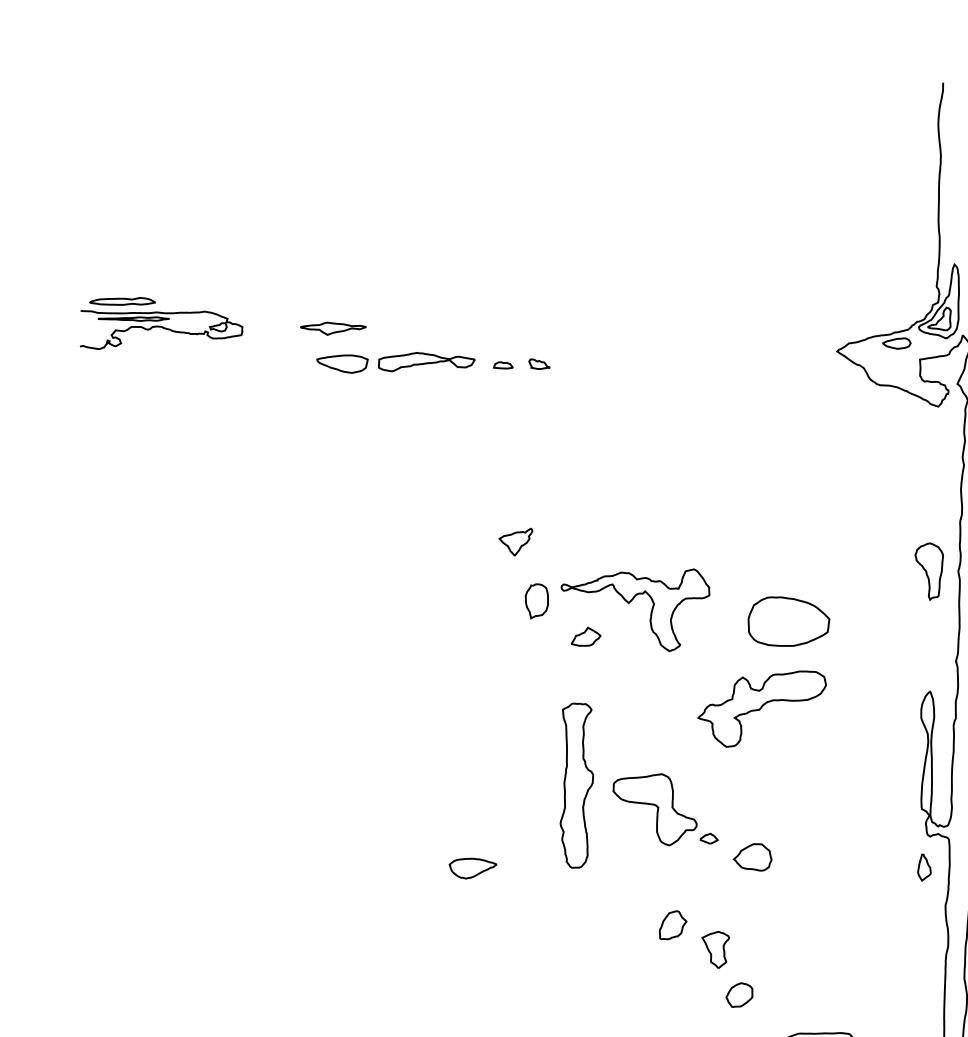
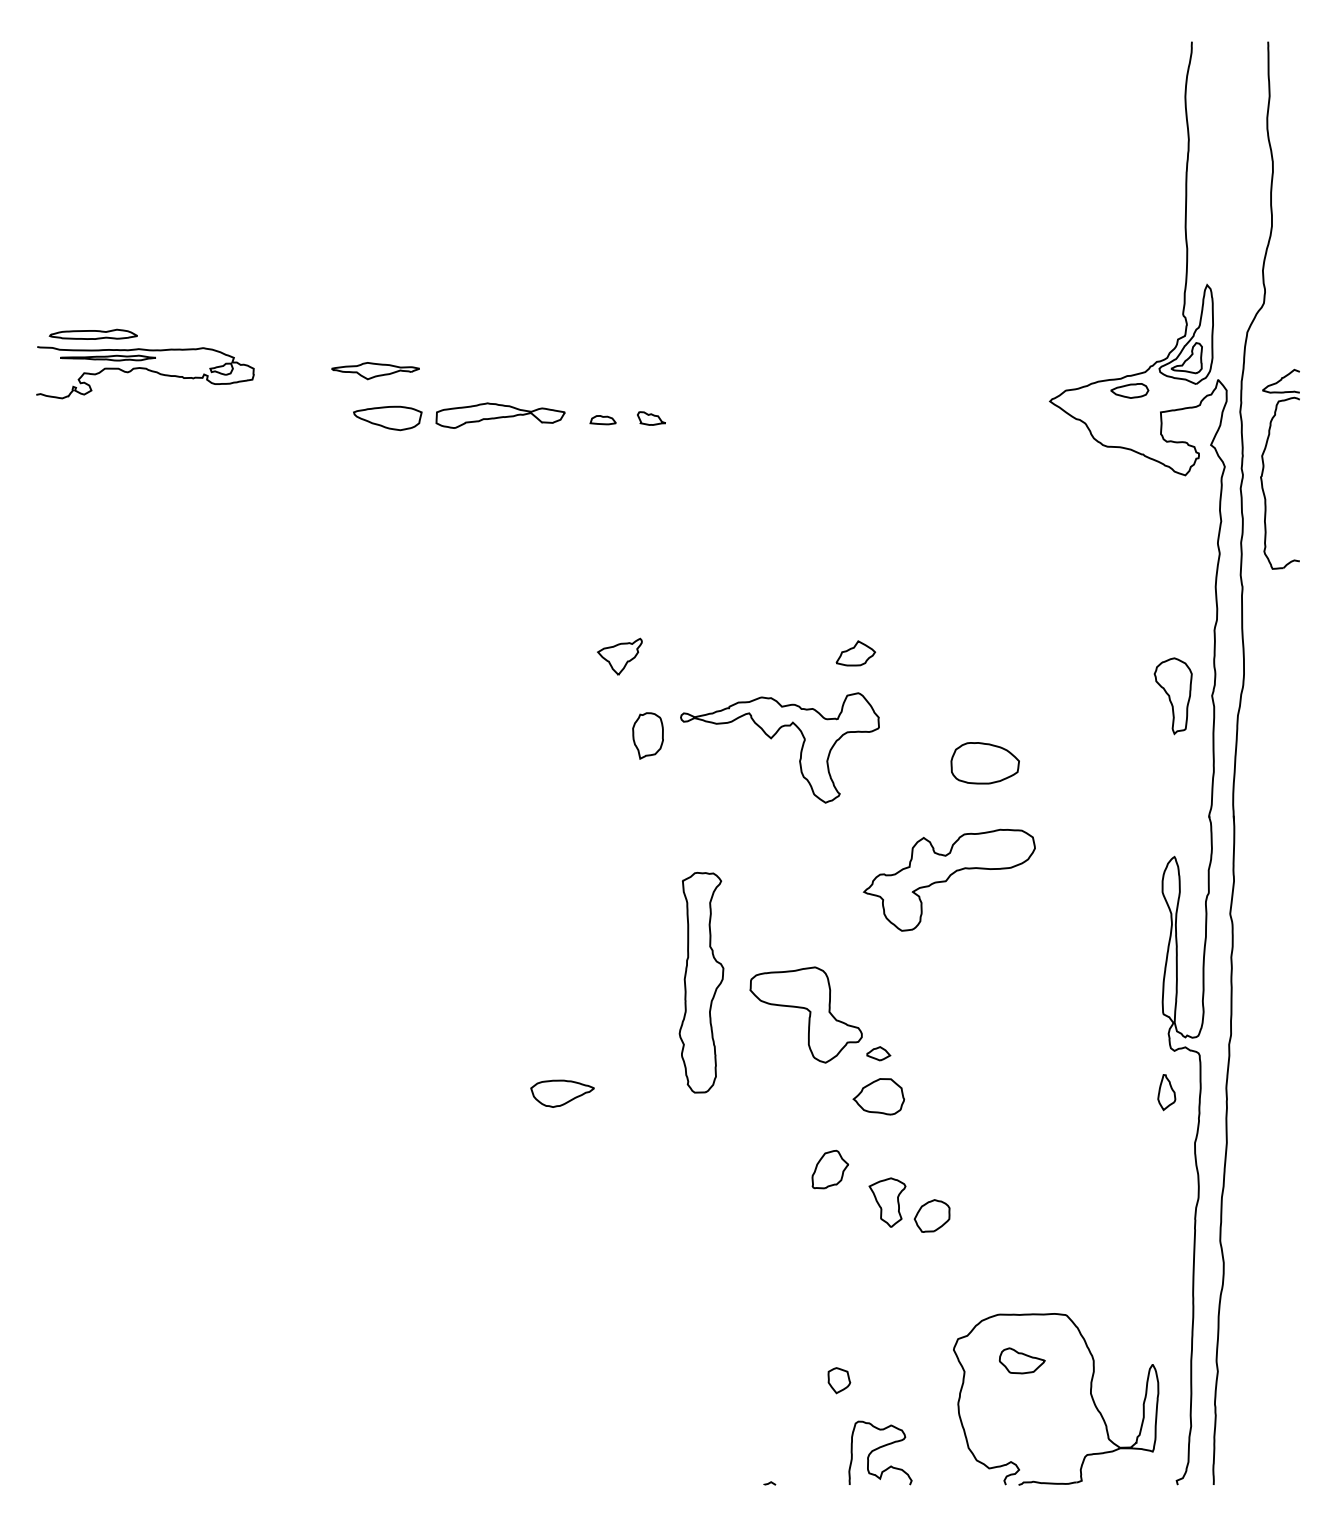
part: (788, 621) -> (984, 763), size x0.62
part: (585, 636) -> (855, 653), moved
part: (752, 857) -> (878, 1096), moved
part: (738, 994) -> (931, 1215), moved

